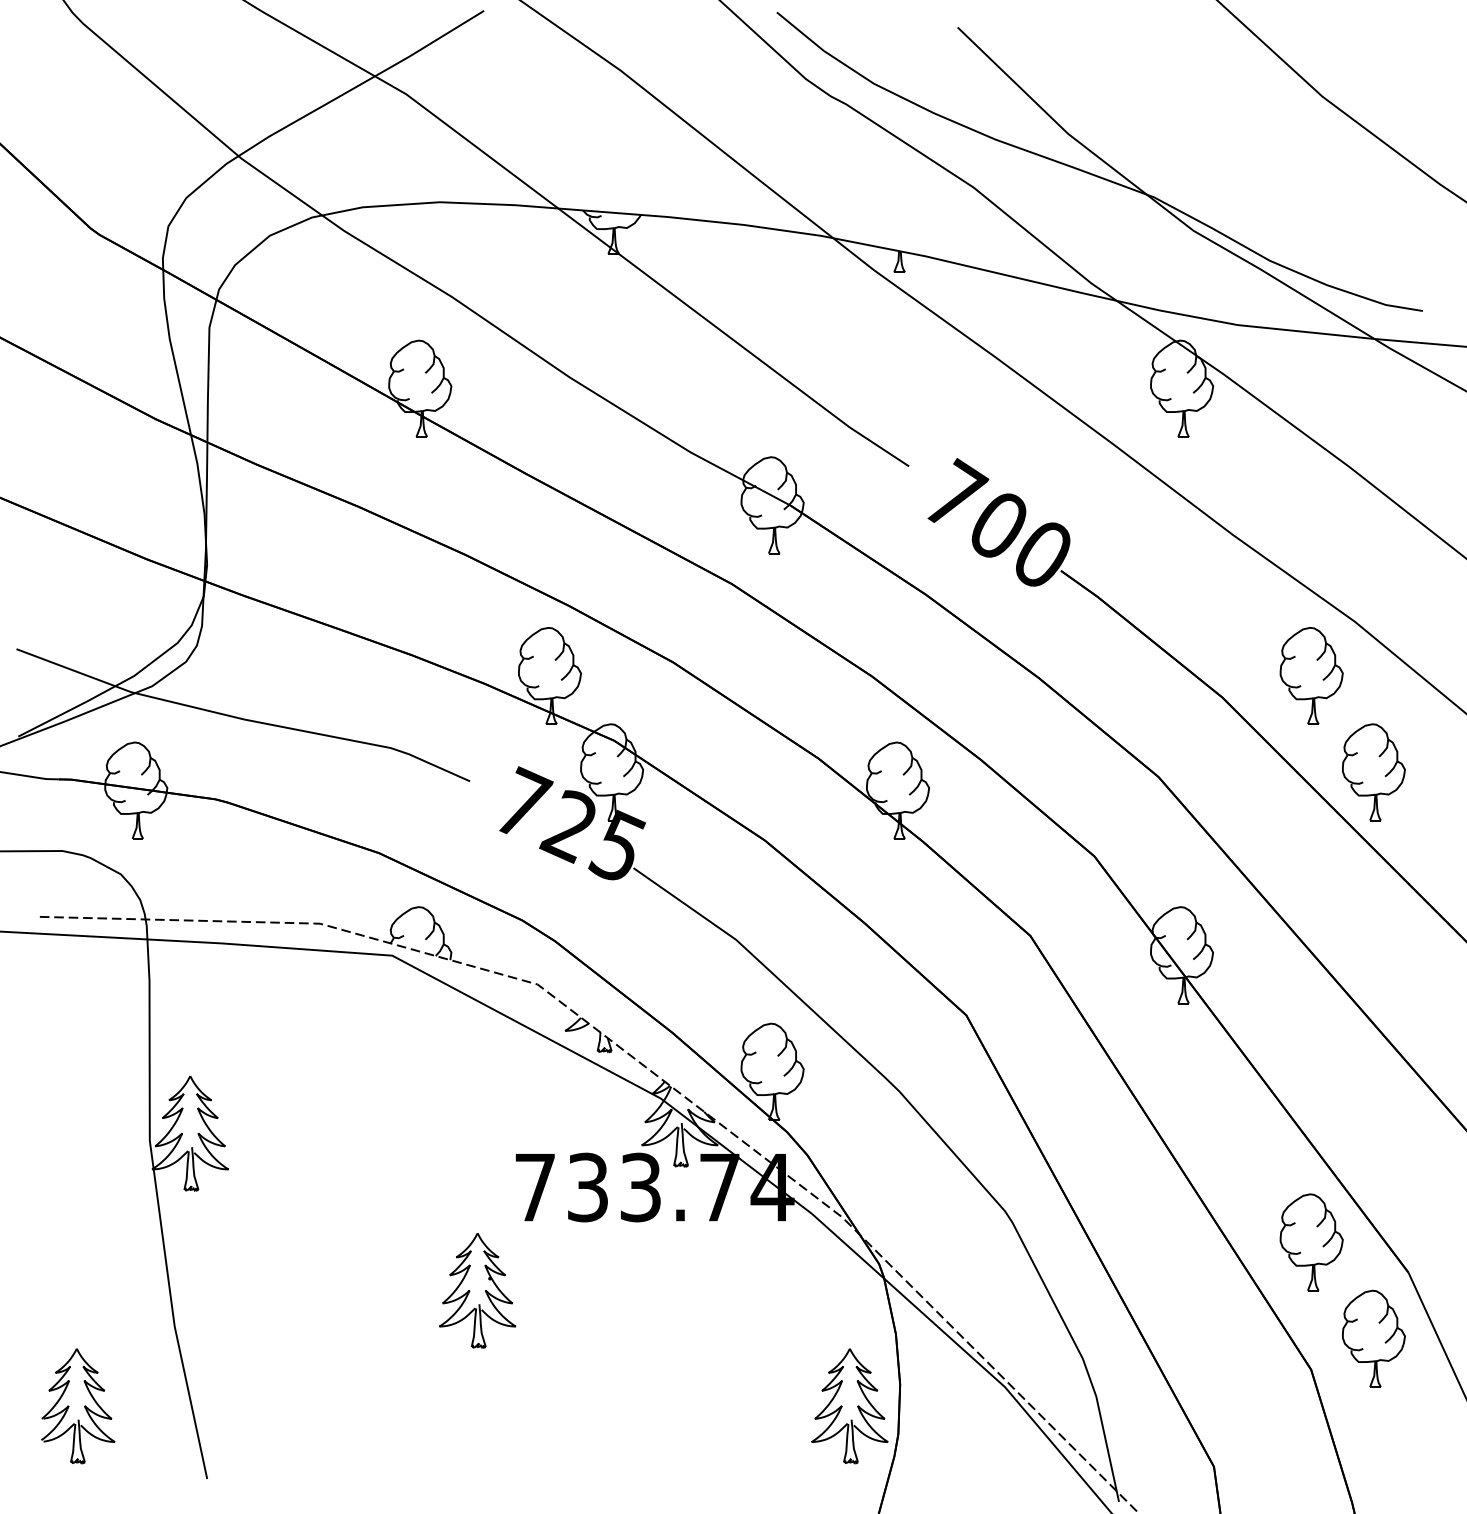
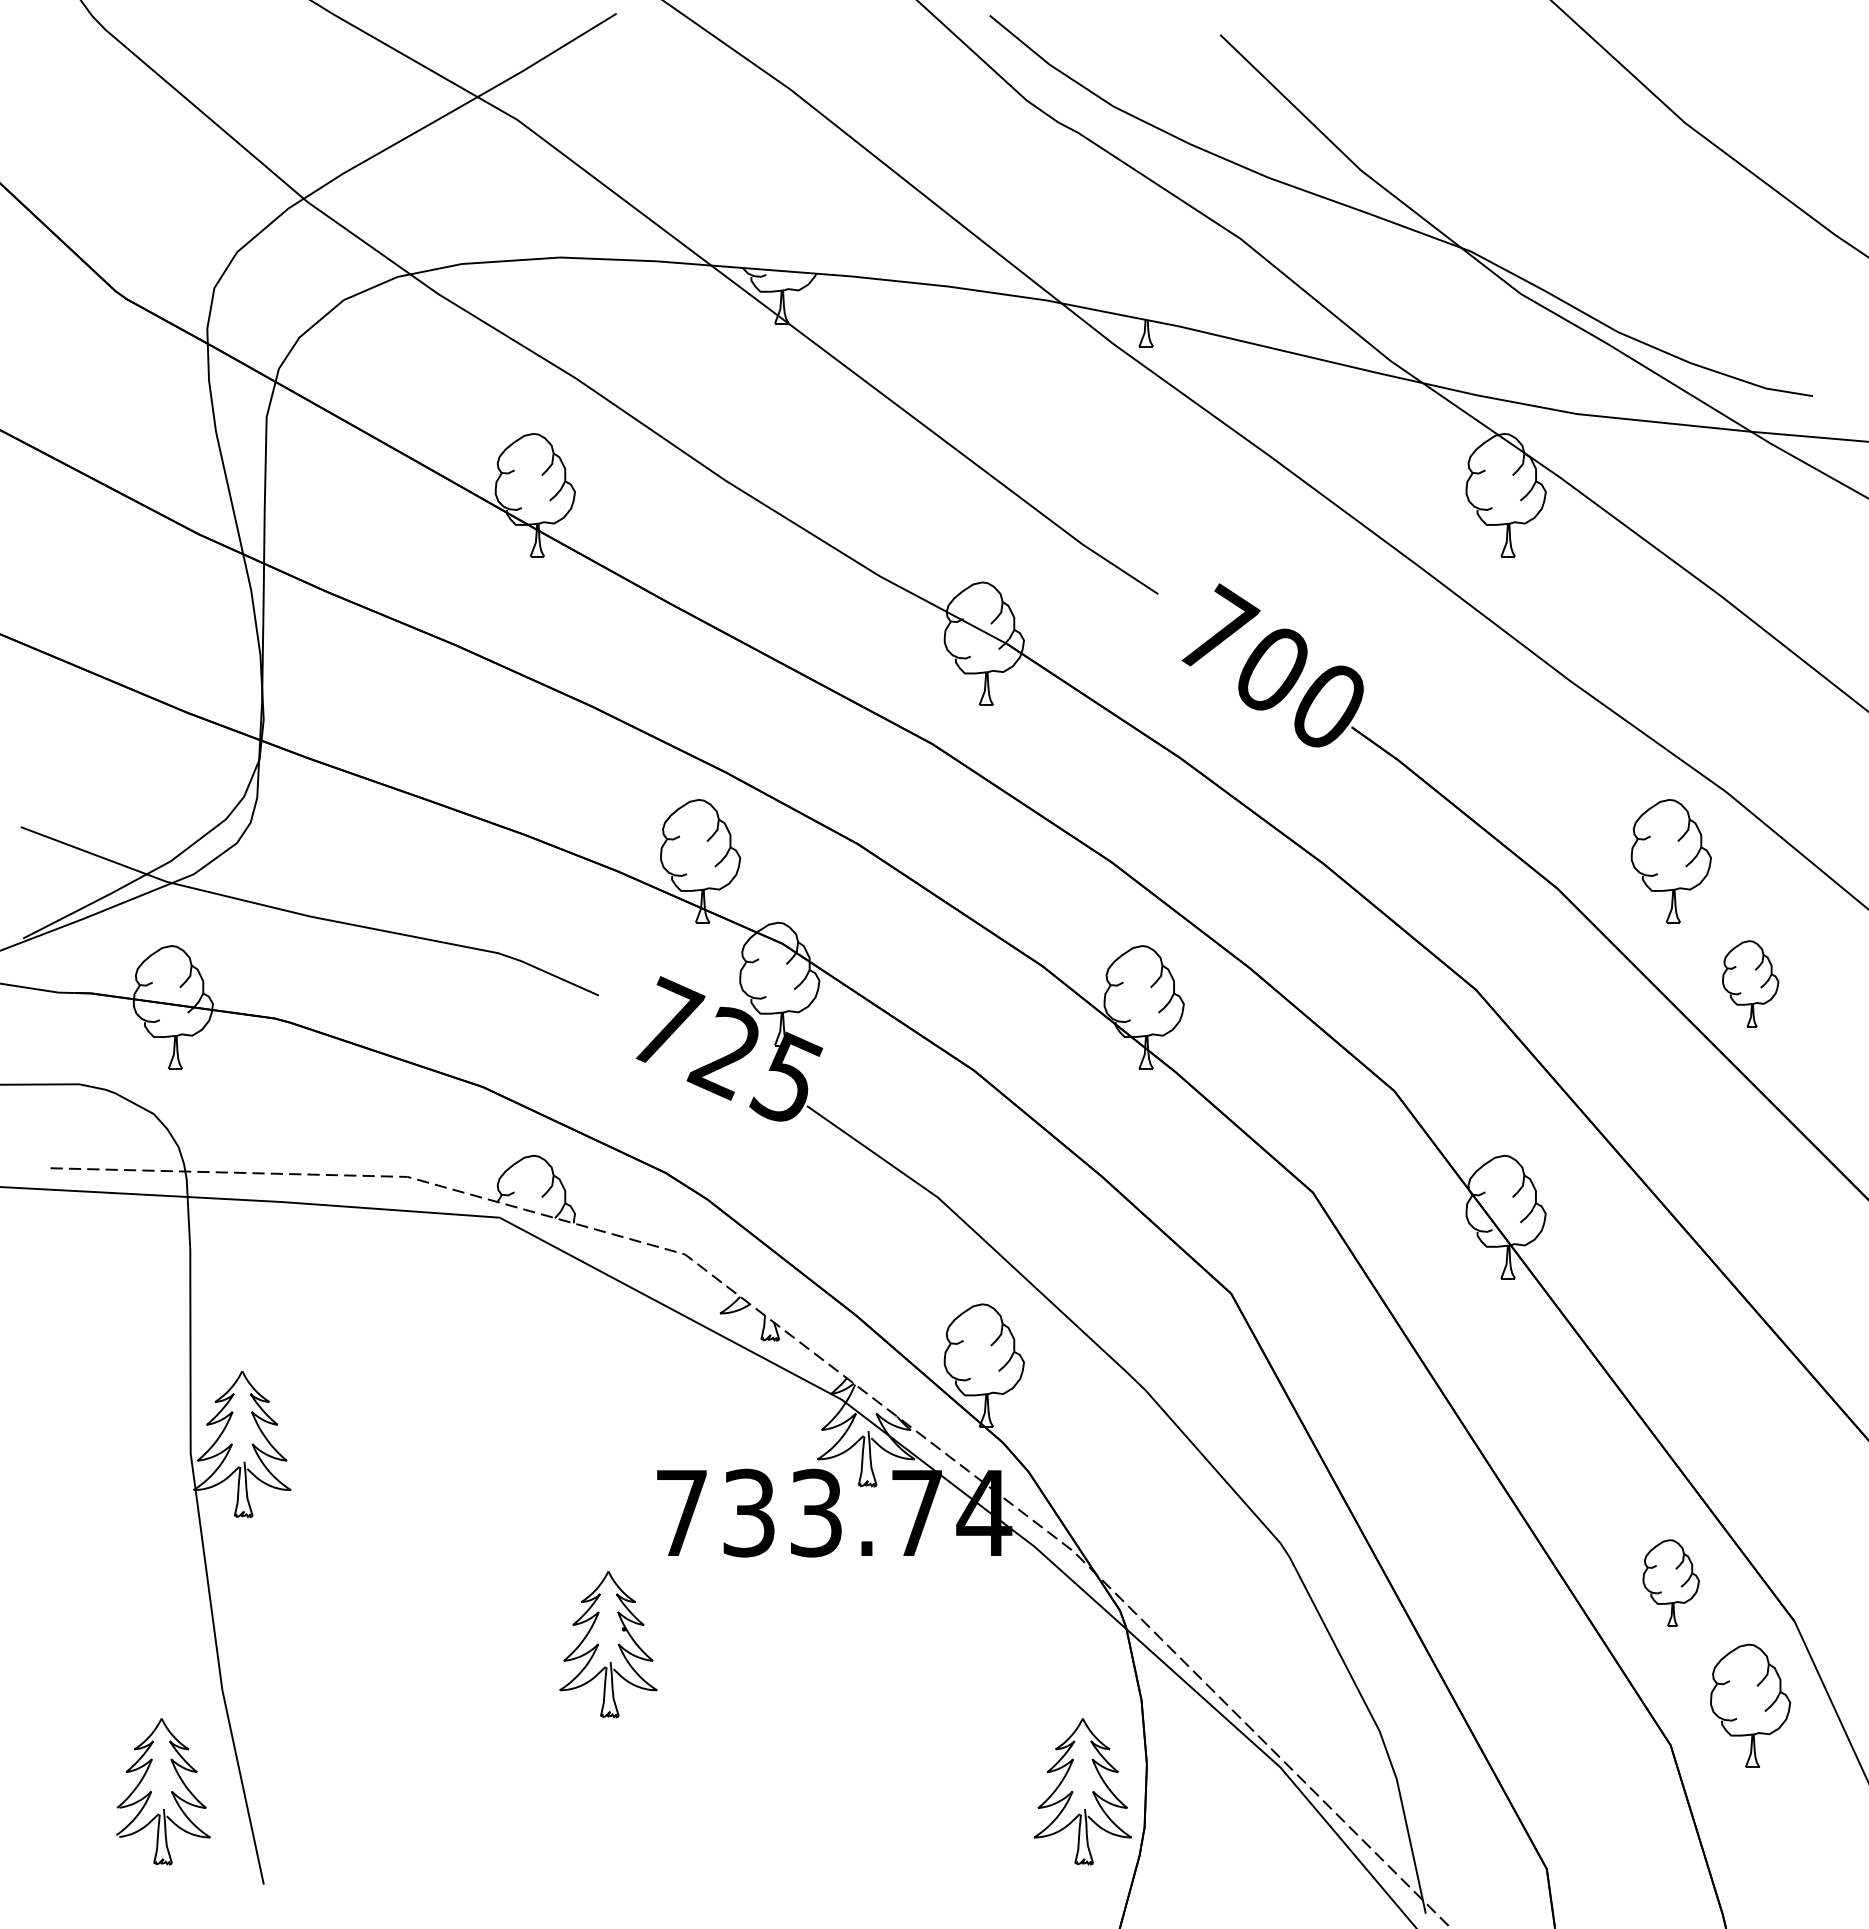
part: (1373, 771) -> (1750, 983), size x0.7
part: (1311, 1241) -> (1670, 1582), size x0.7
part: (84, 1405) -> (171, 1791), moved

